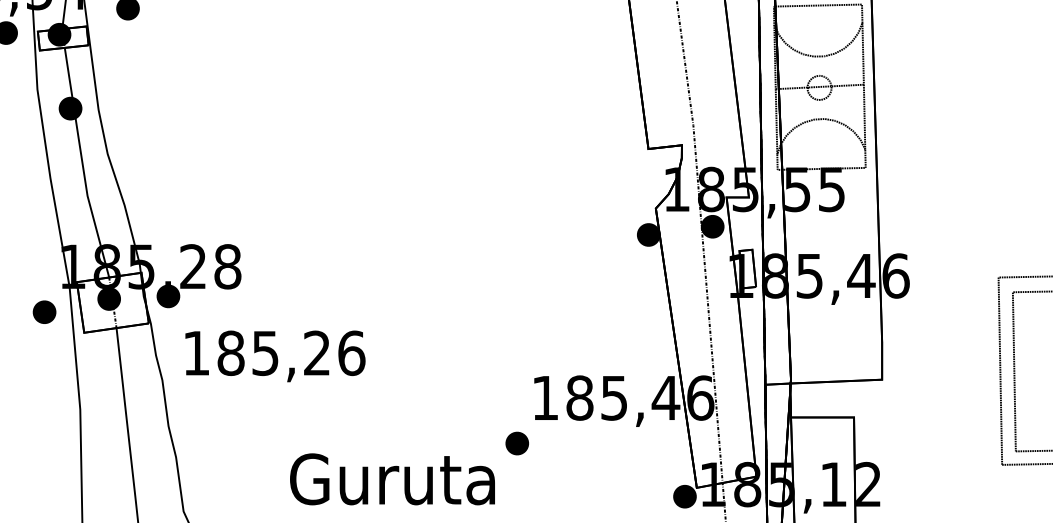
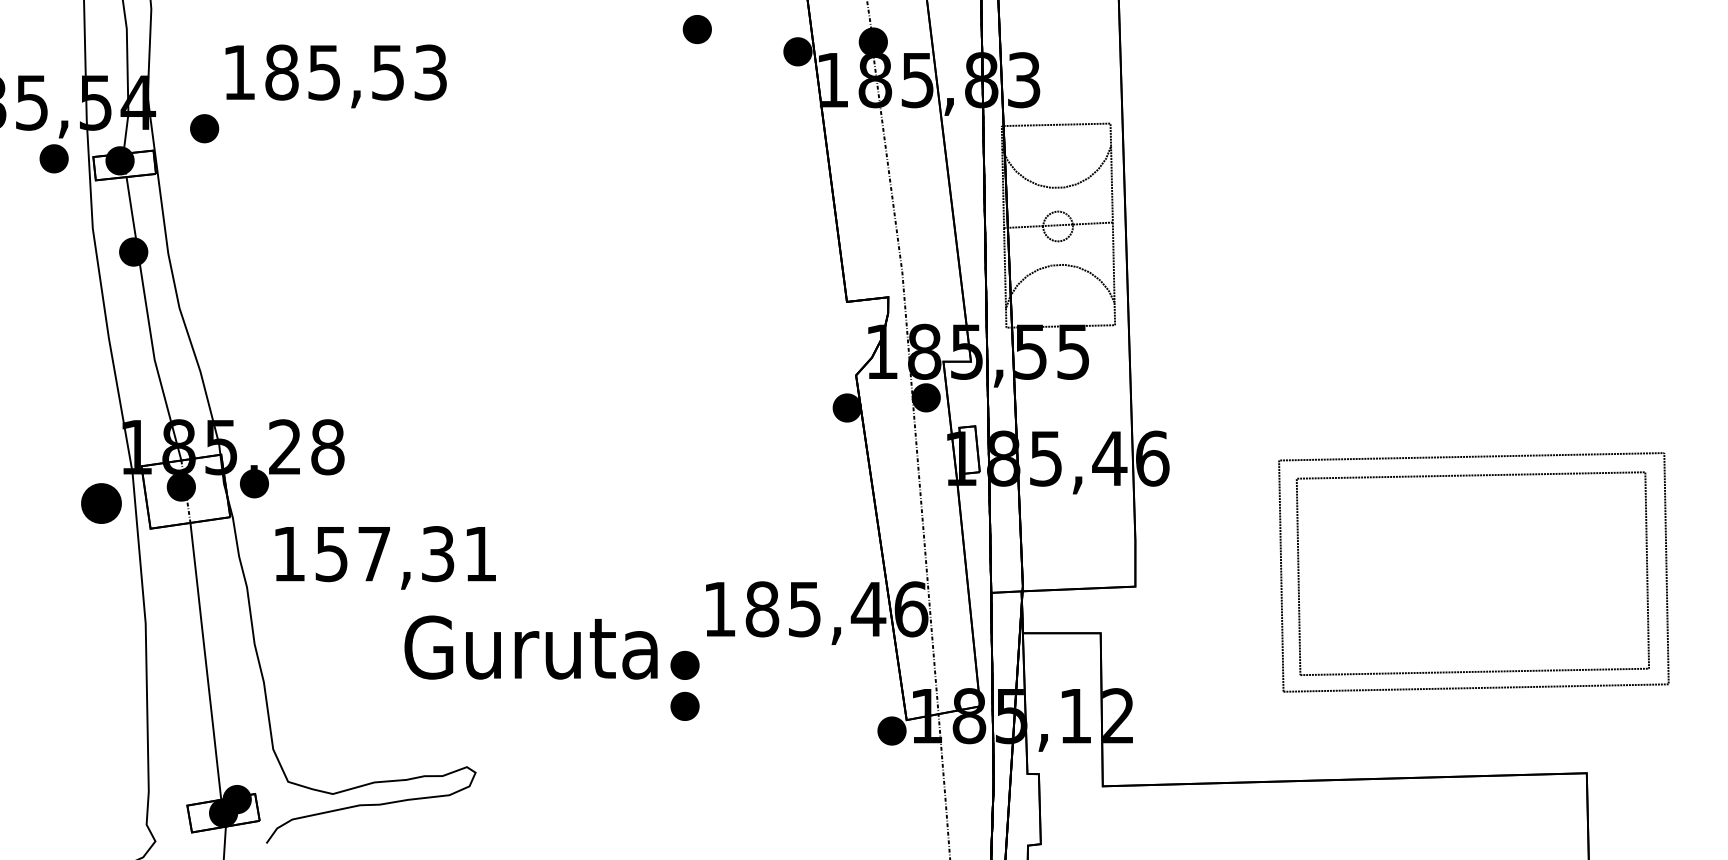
part: (44, 311) -> (101, 502), size x1.4
text: (291, 353) -> (406, 554), 185,26 -> 157,31
part: (516, 476) -> (684, 706), added
text: (392, 479) -> (530, 647), moved

